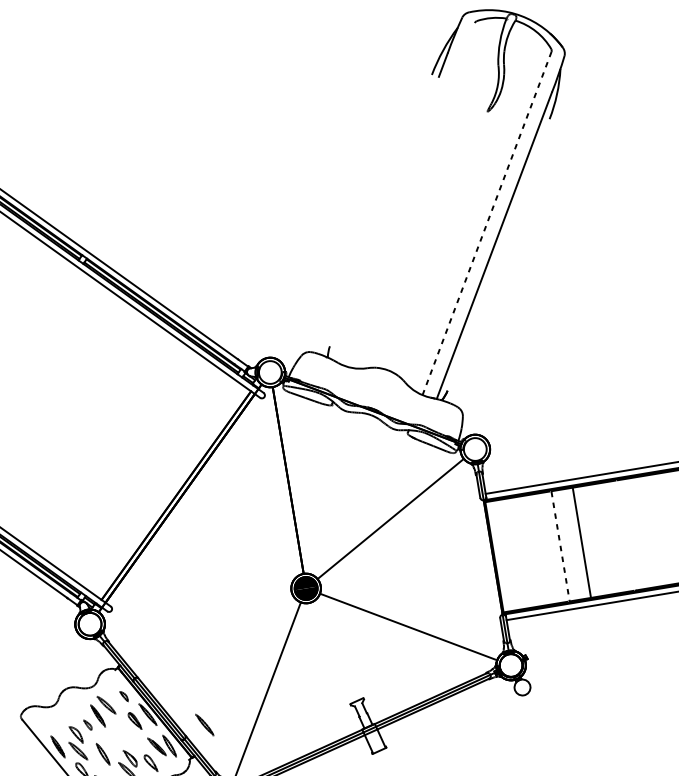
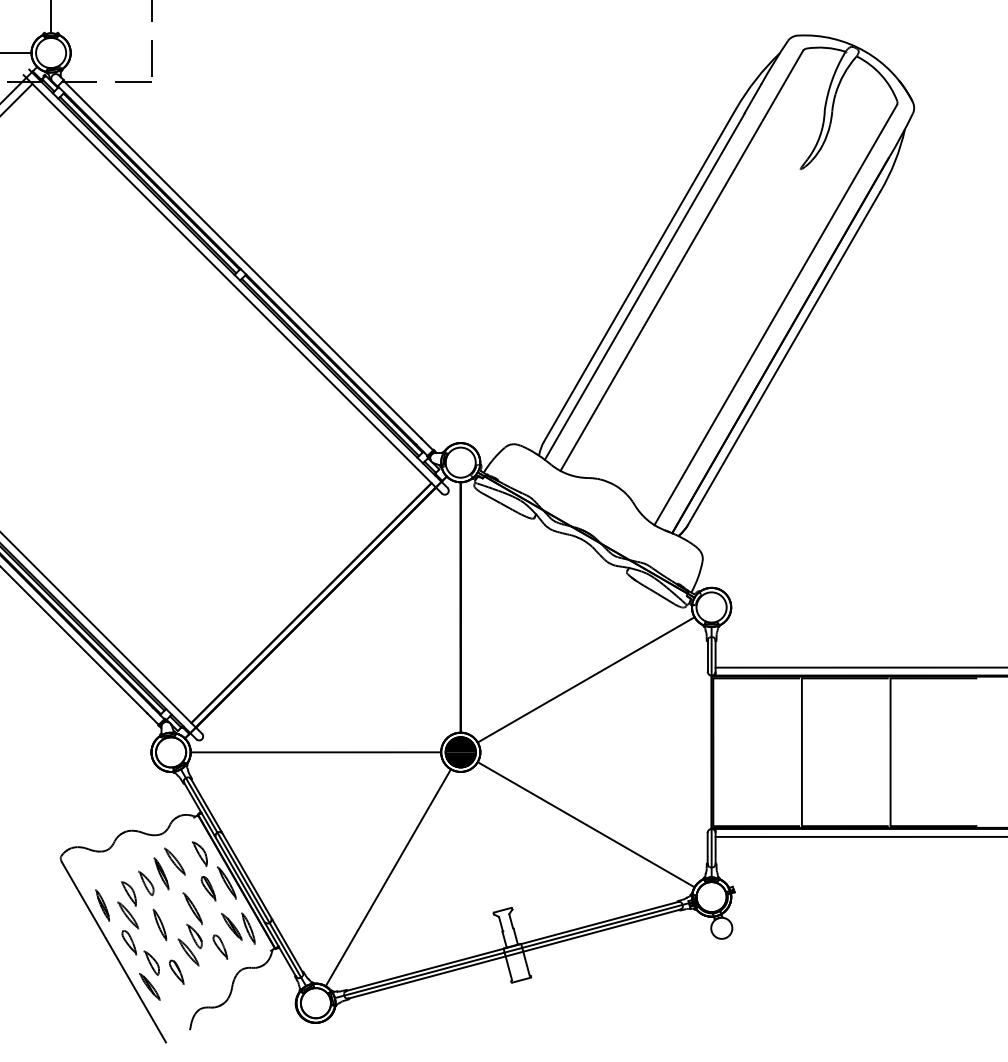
line: (410, 194) -> (681, 260), added
line: (380, 210) -> (639, 275), added
line: (385, 218) -> (644, 286), added
line: (486, 223) -> (775, 315), dashed -> solid
line: (494, 245) -> (780, 345), added
line: (498, 254) -> (783, 358), added
line: (581, 542) -> (890, 752), moved
line: (560, 546) -> (801, 752), dashed -> solid
line: (197, 606) -> (315, 752), added
part: (123, 696) -> (199, 854), size x1.67
part: (87, 725) -> (146, 883), size x1.67
part: (204, 725) -> (192, 908), moved

